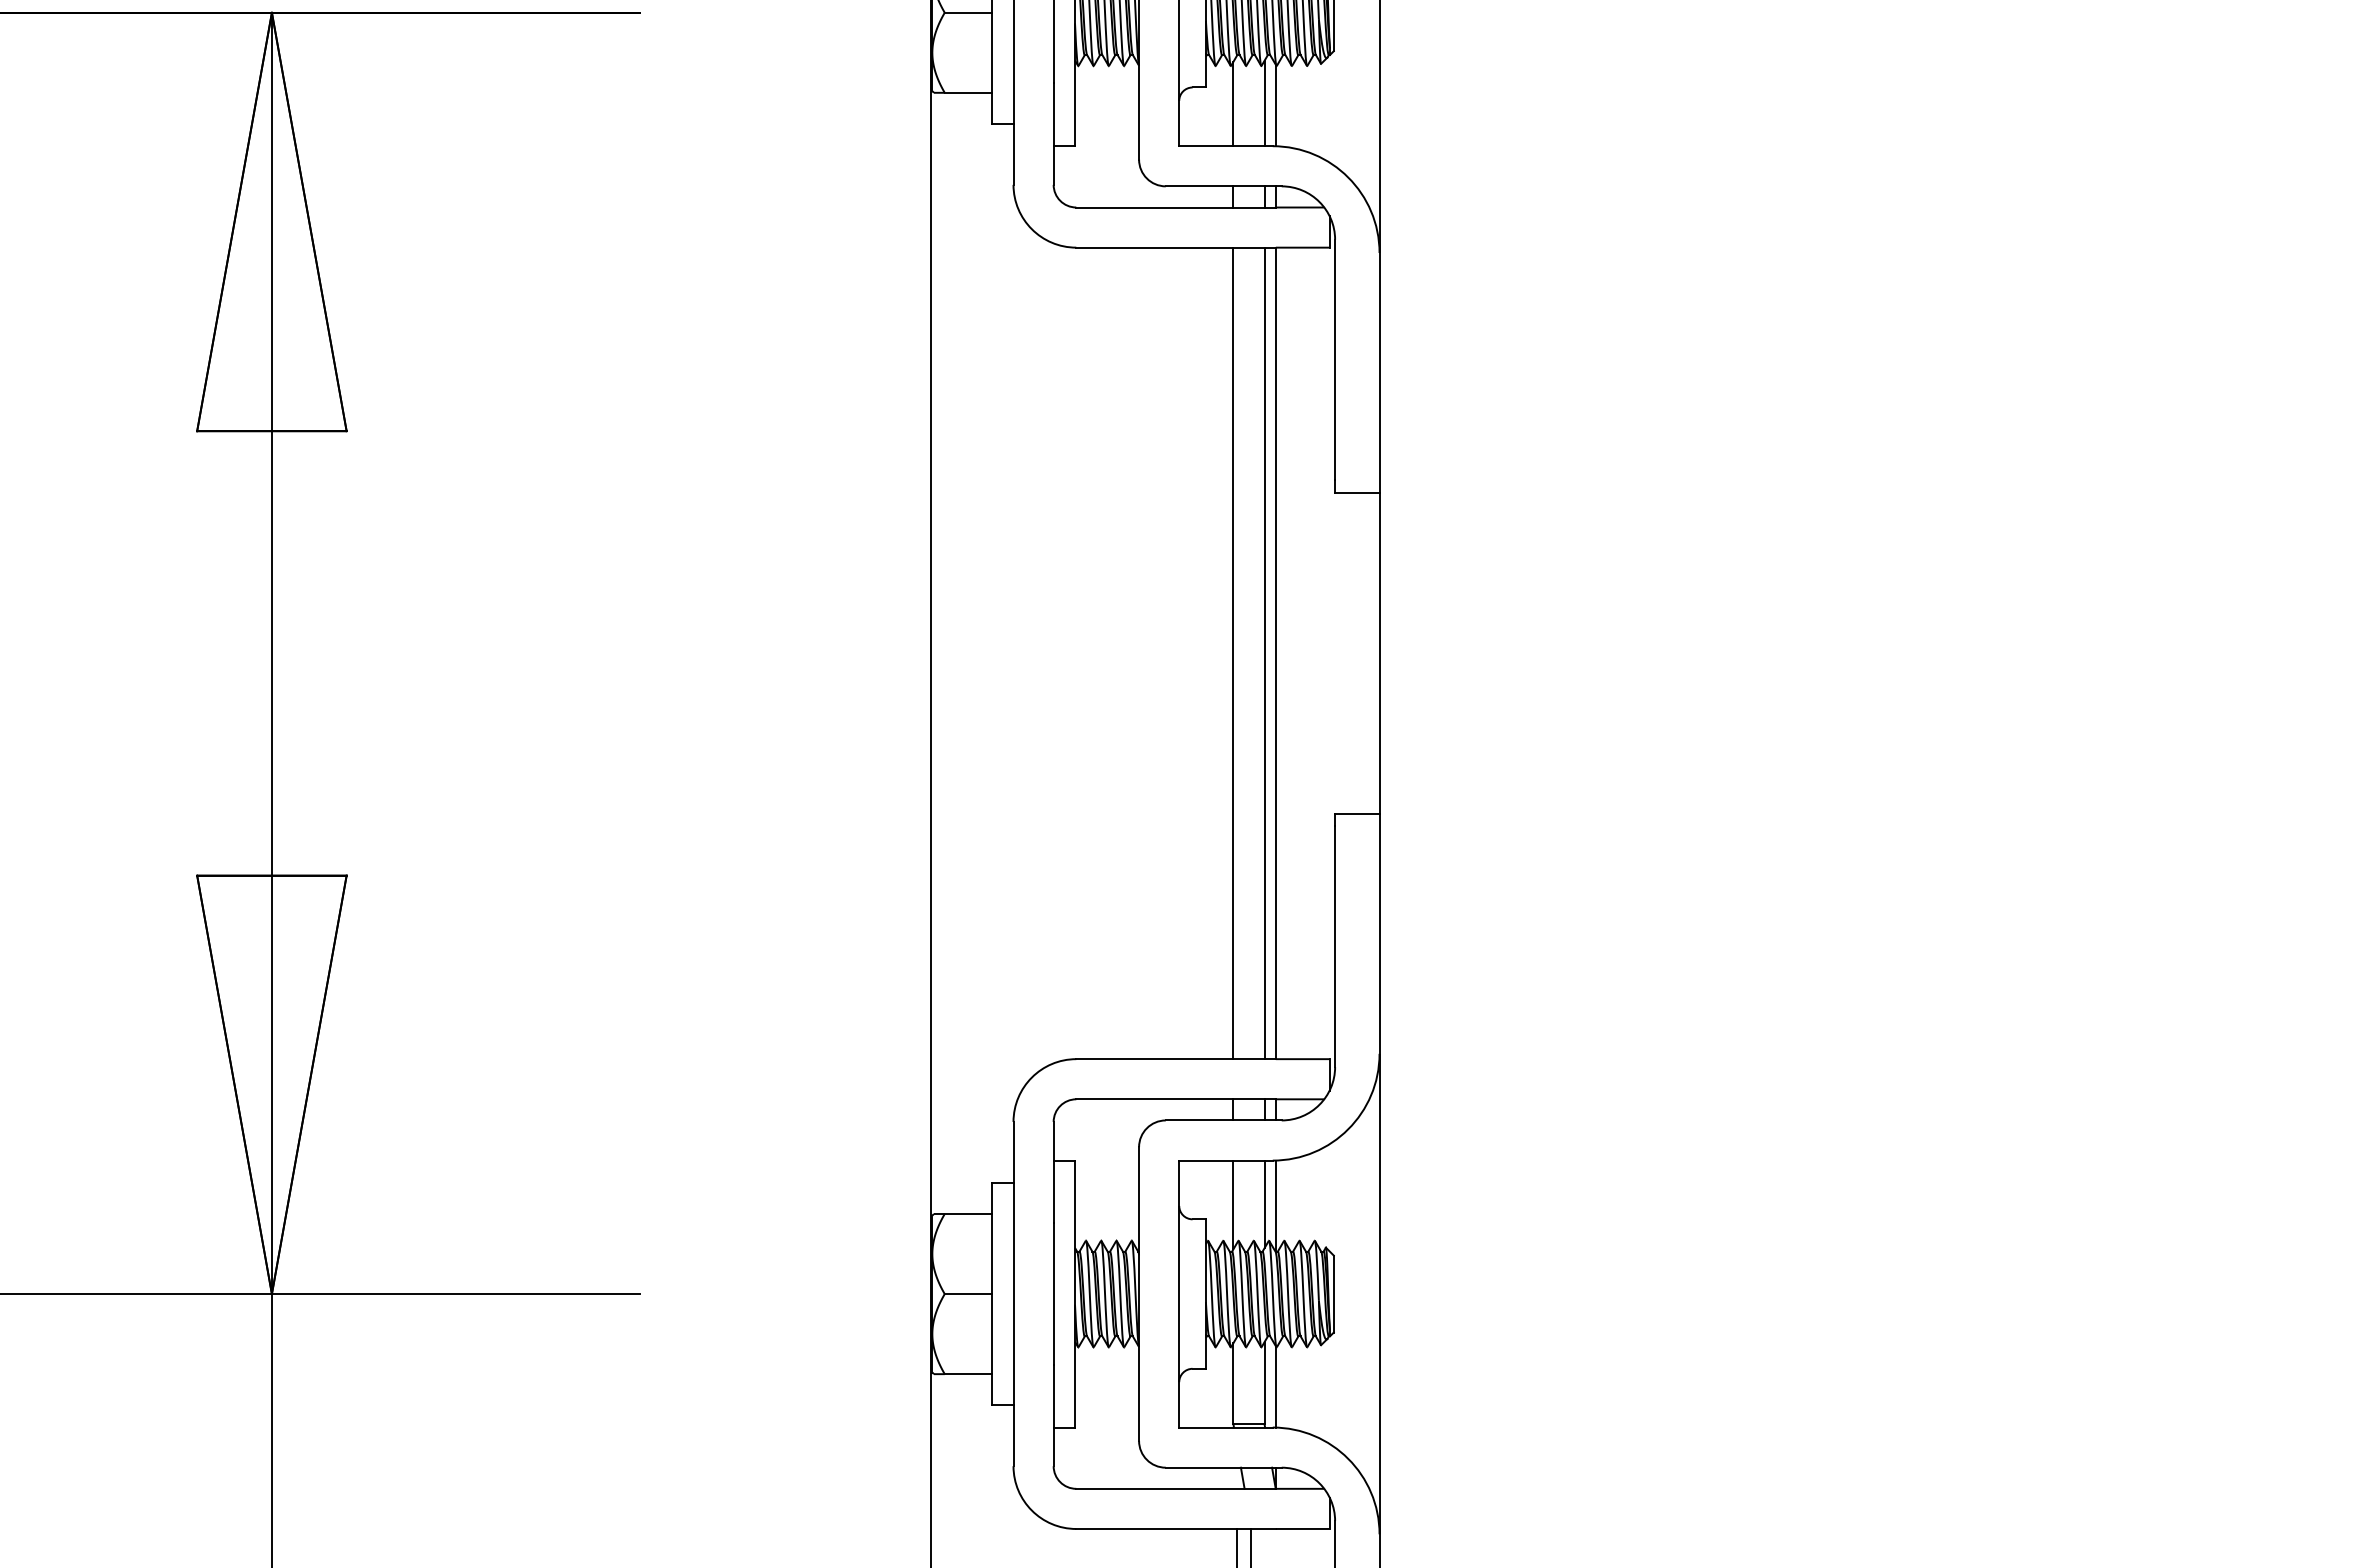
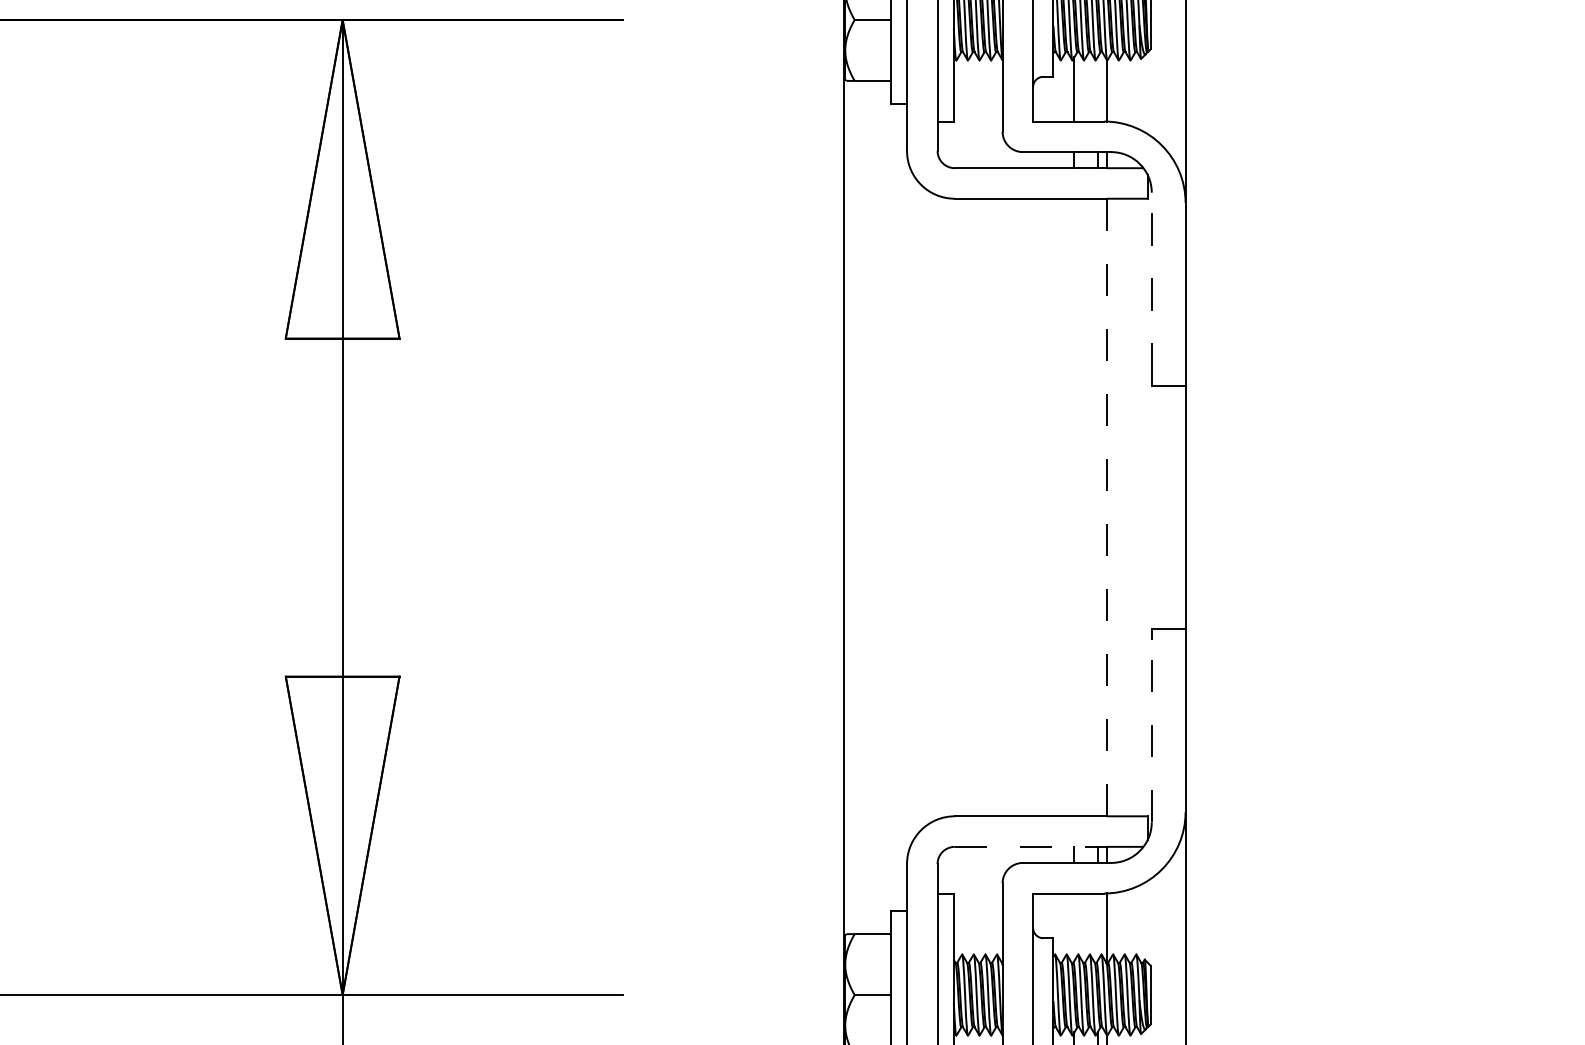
line: (1264, 103) -> (1098, 89), removed
line: (1335, 359) -> (1152, 283), solid -> dashed
line: (1233, 653) -> (1074, 507), removed
line: (1264, 653) -> (1098, 507), removed
line: (1276, 653) -> (1107, 507), solid -> dashed
line: (1335, 946) -> (1152, 730), solid -> dashed
line: (1176, 1099) -> (1031, 847), solid -> dashed
line: (1233, 1204) -> (1074, 926), removed
line: (1264, 1204) -> (1098, 926), removed

